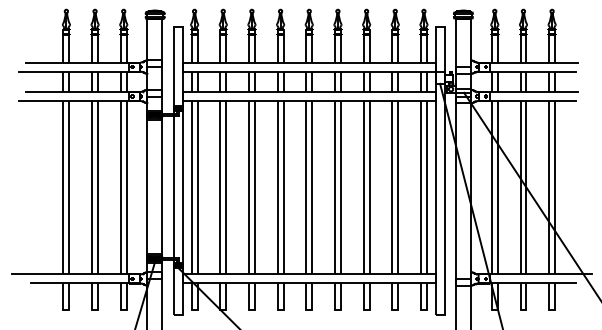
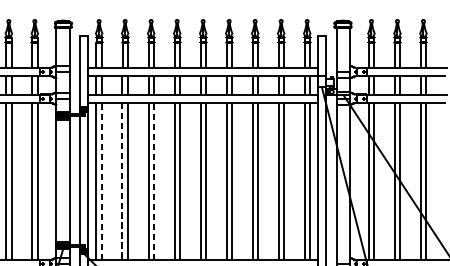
line: (197, 187) -> (101, 181), solid -> dashed
line: (220, 187) -> (122, 181), solid -> dashed
line: (254, 187) -> (153, 181), solid -> dashed

